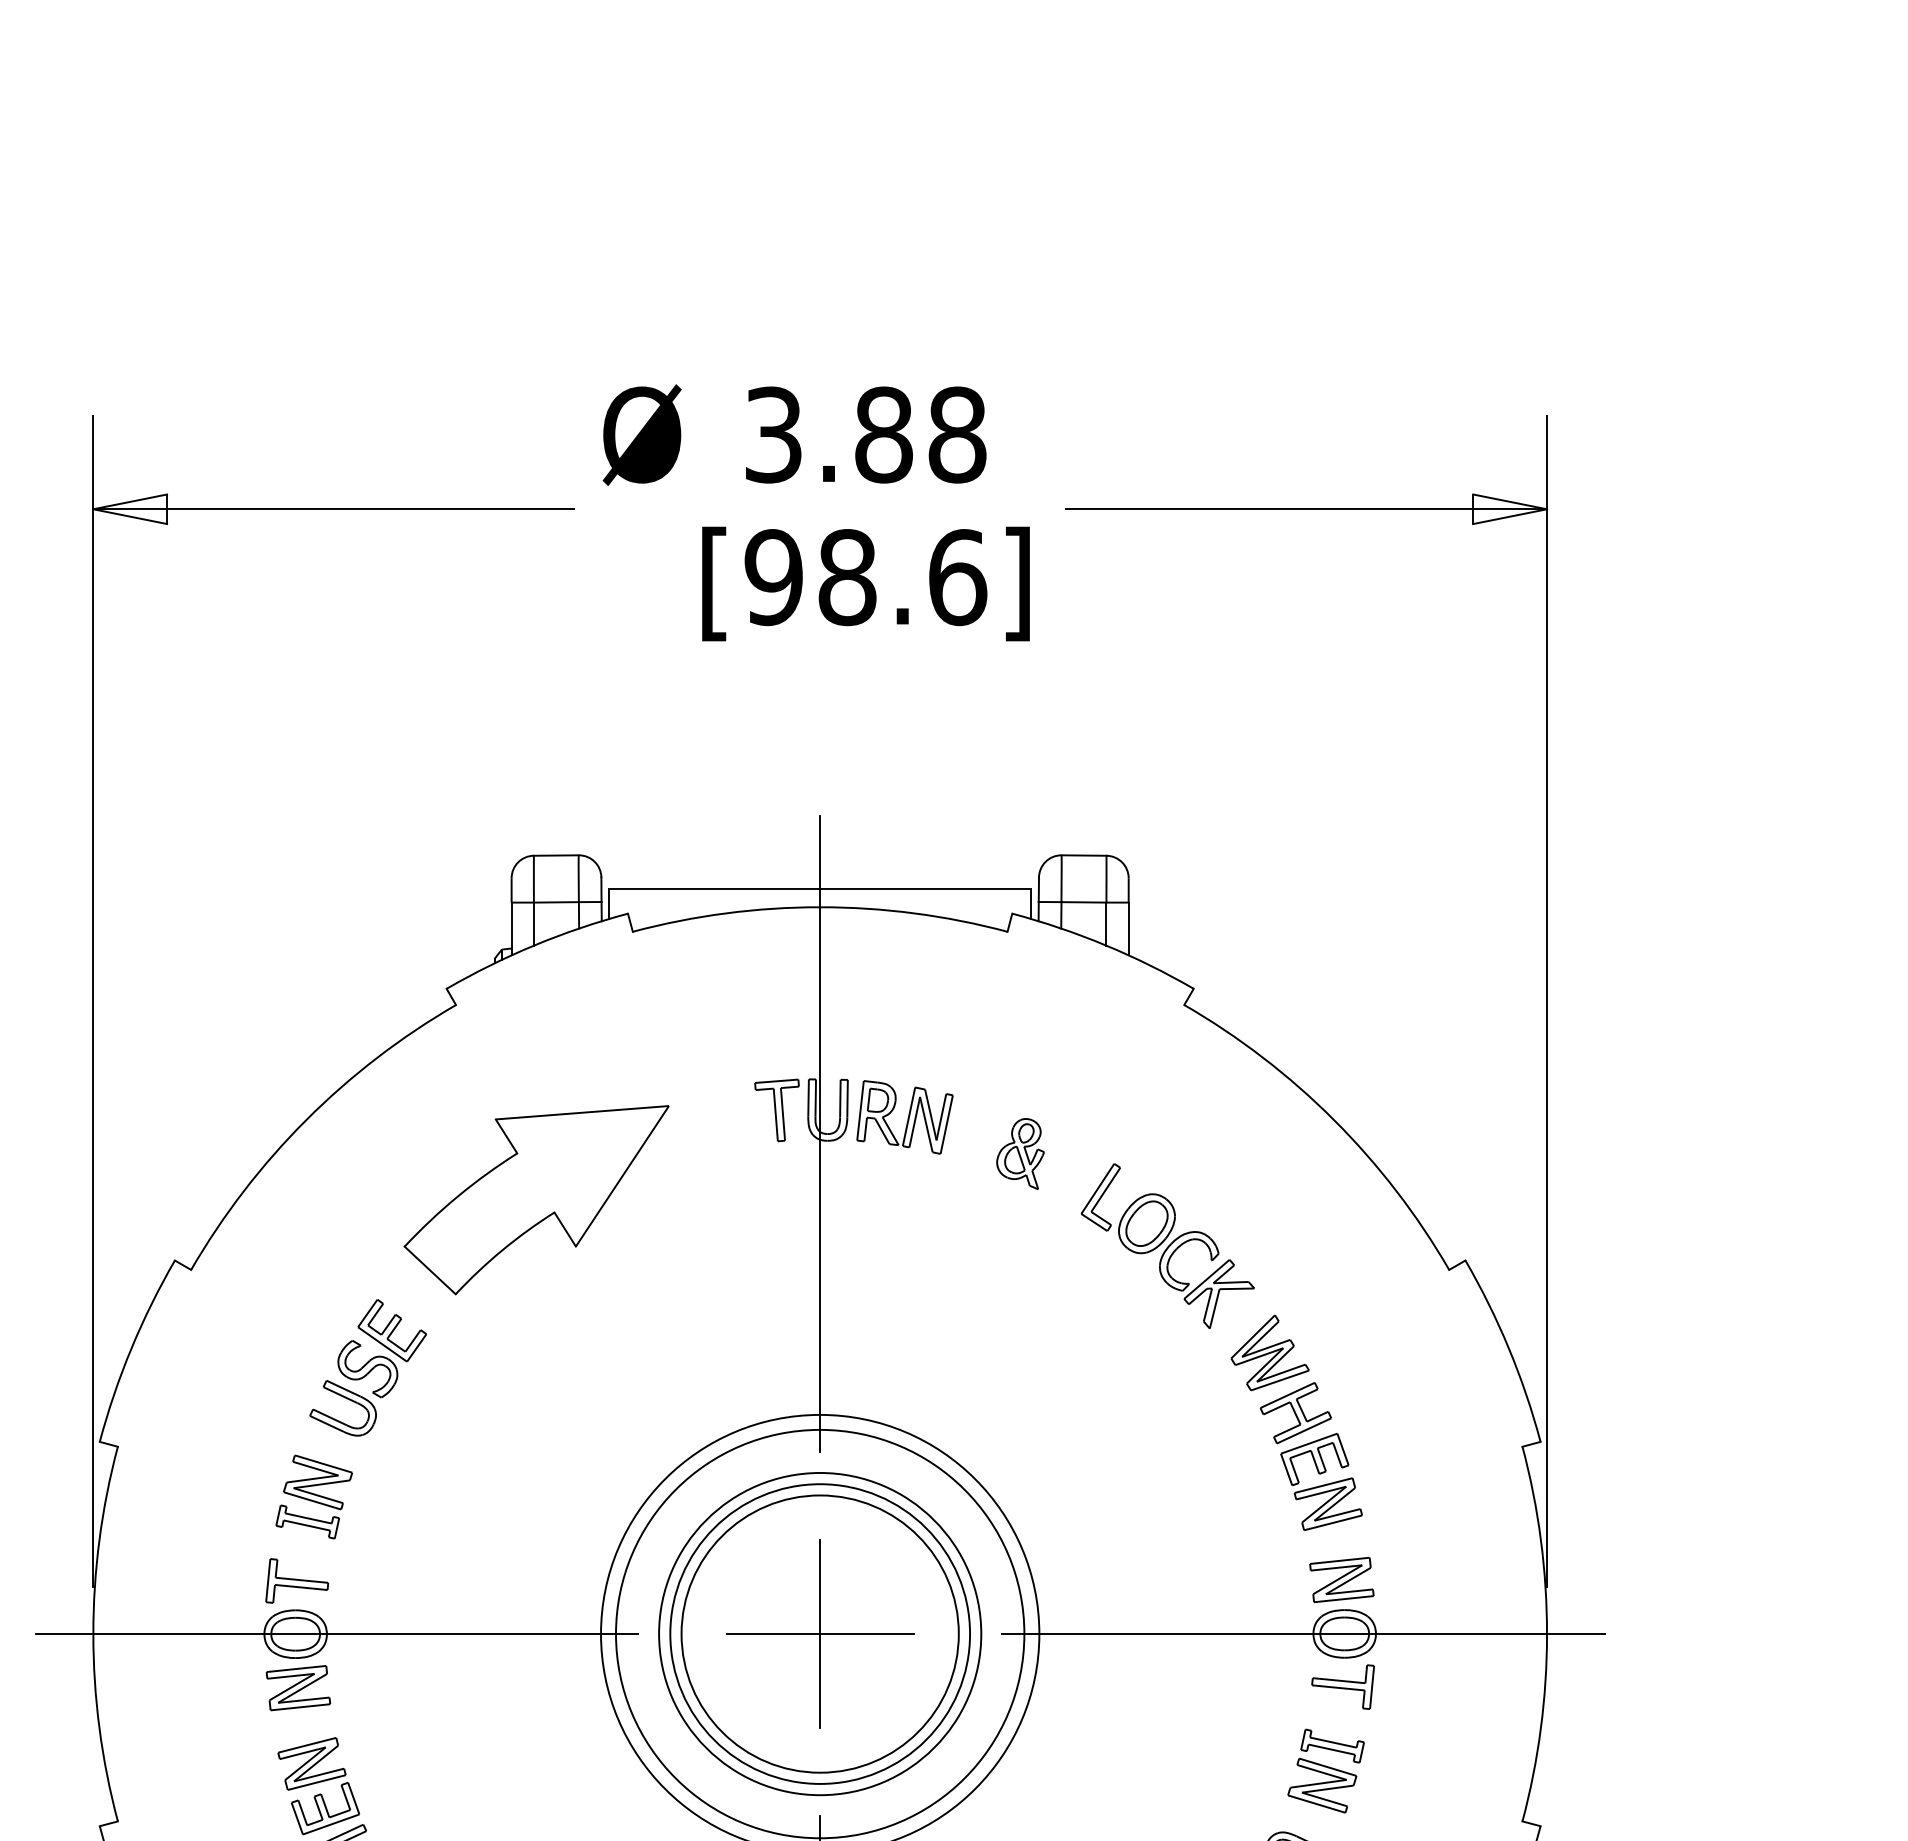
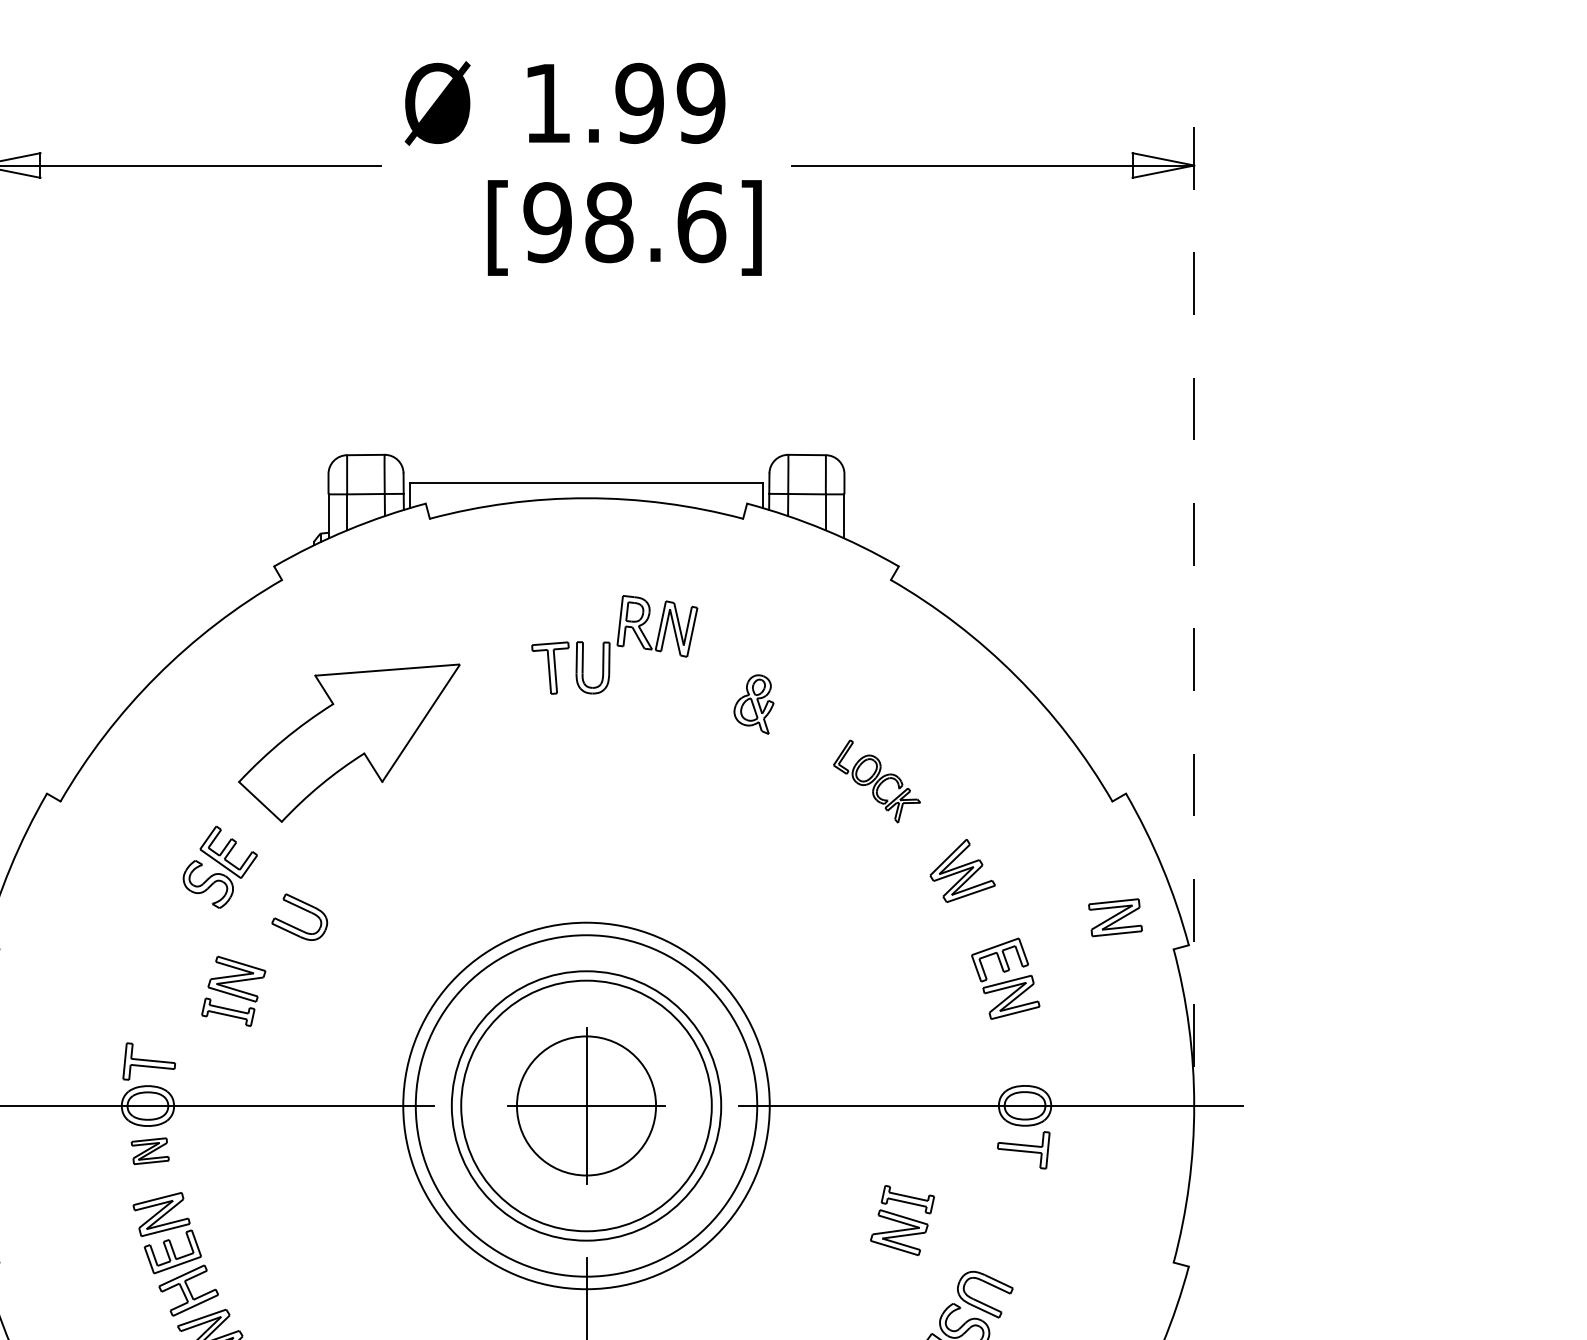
text: (866, 434) -> (625, 102), 3.88 -> 1.99
line: (1547, 1001) -> (1194, 577), solid -> dashed
part: (904, 1117) -> (657, 626), moved
line: (820, 1133) -> (586, 687), removed
part: (1167, 1245) -> (876, 781), size x0.6
part: (347, 1399) -> (303, 909), moved
part: (1295, 1413) -> (983, 921), removed
part: (313, 1496) -> (233, 990), moved
part: (1341, 1579) -> (1115, 917), moved
circle: (819, 1633) -> (585, 1105), size x0.6
part: (298, 1688) -> (150, 1151), size x0.7
part: (1325, 1770) -> (901, 1220), moved

